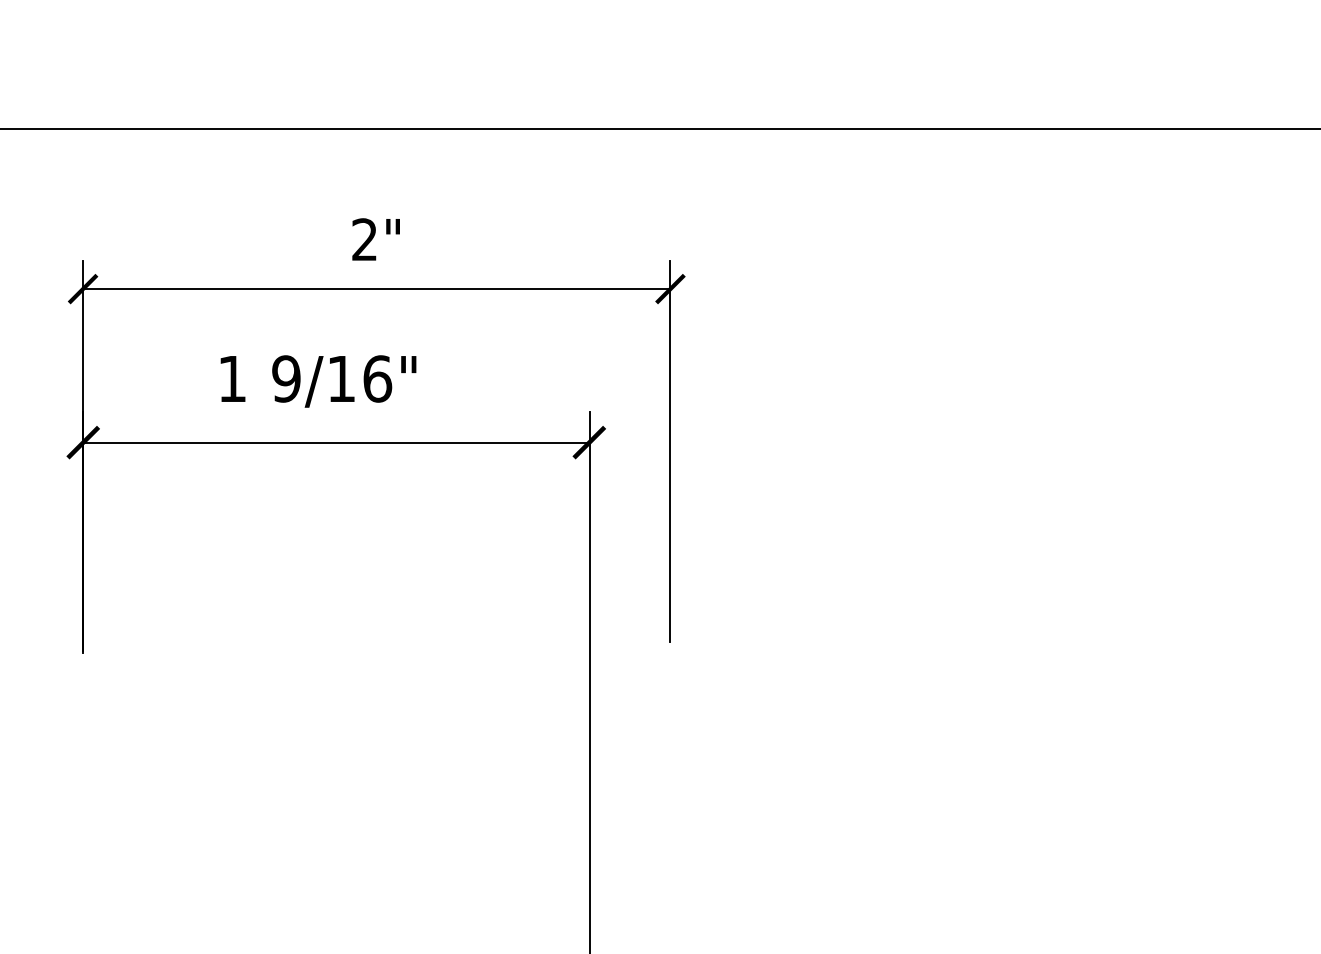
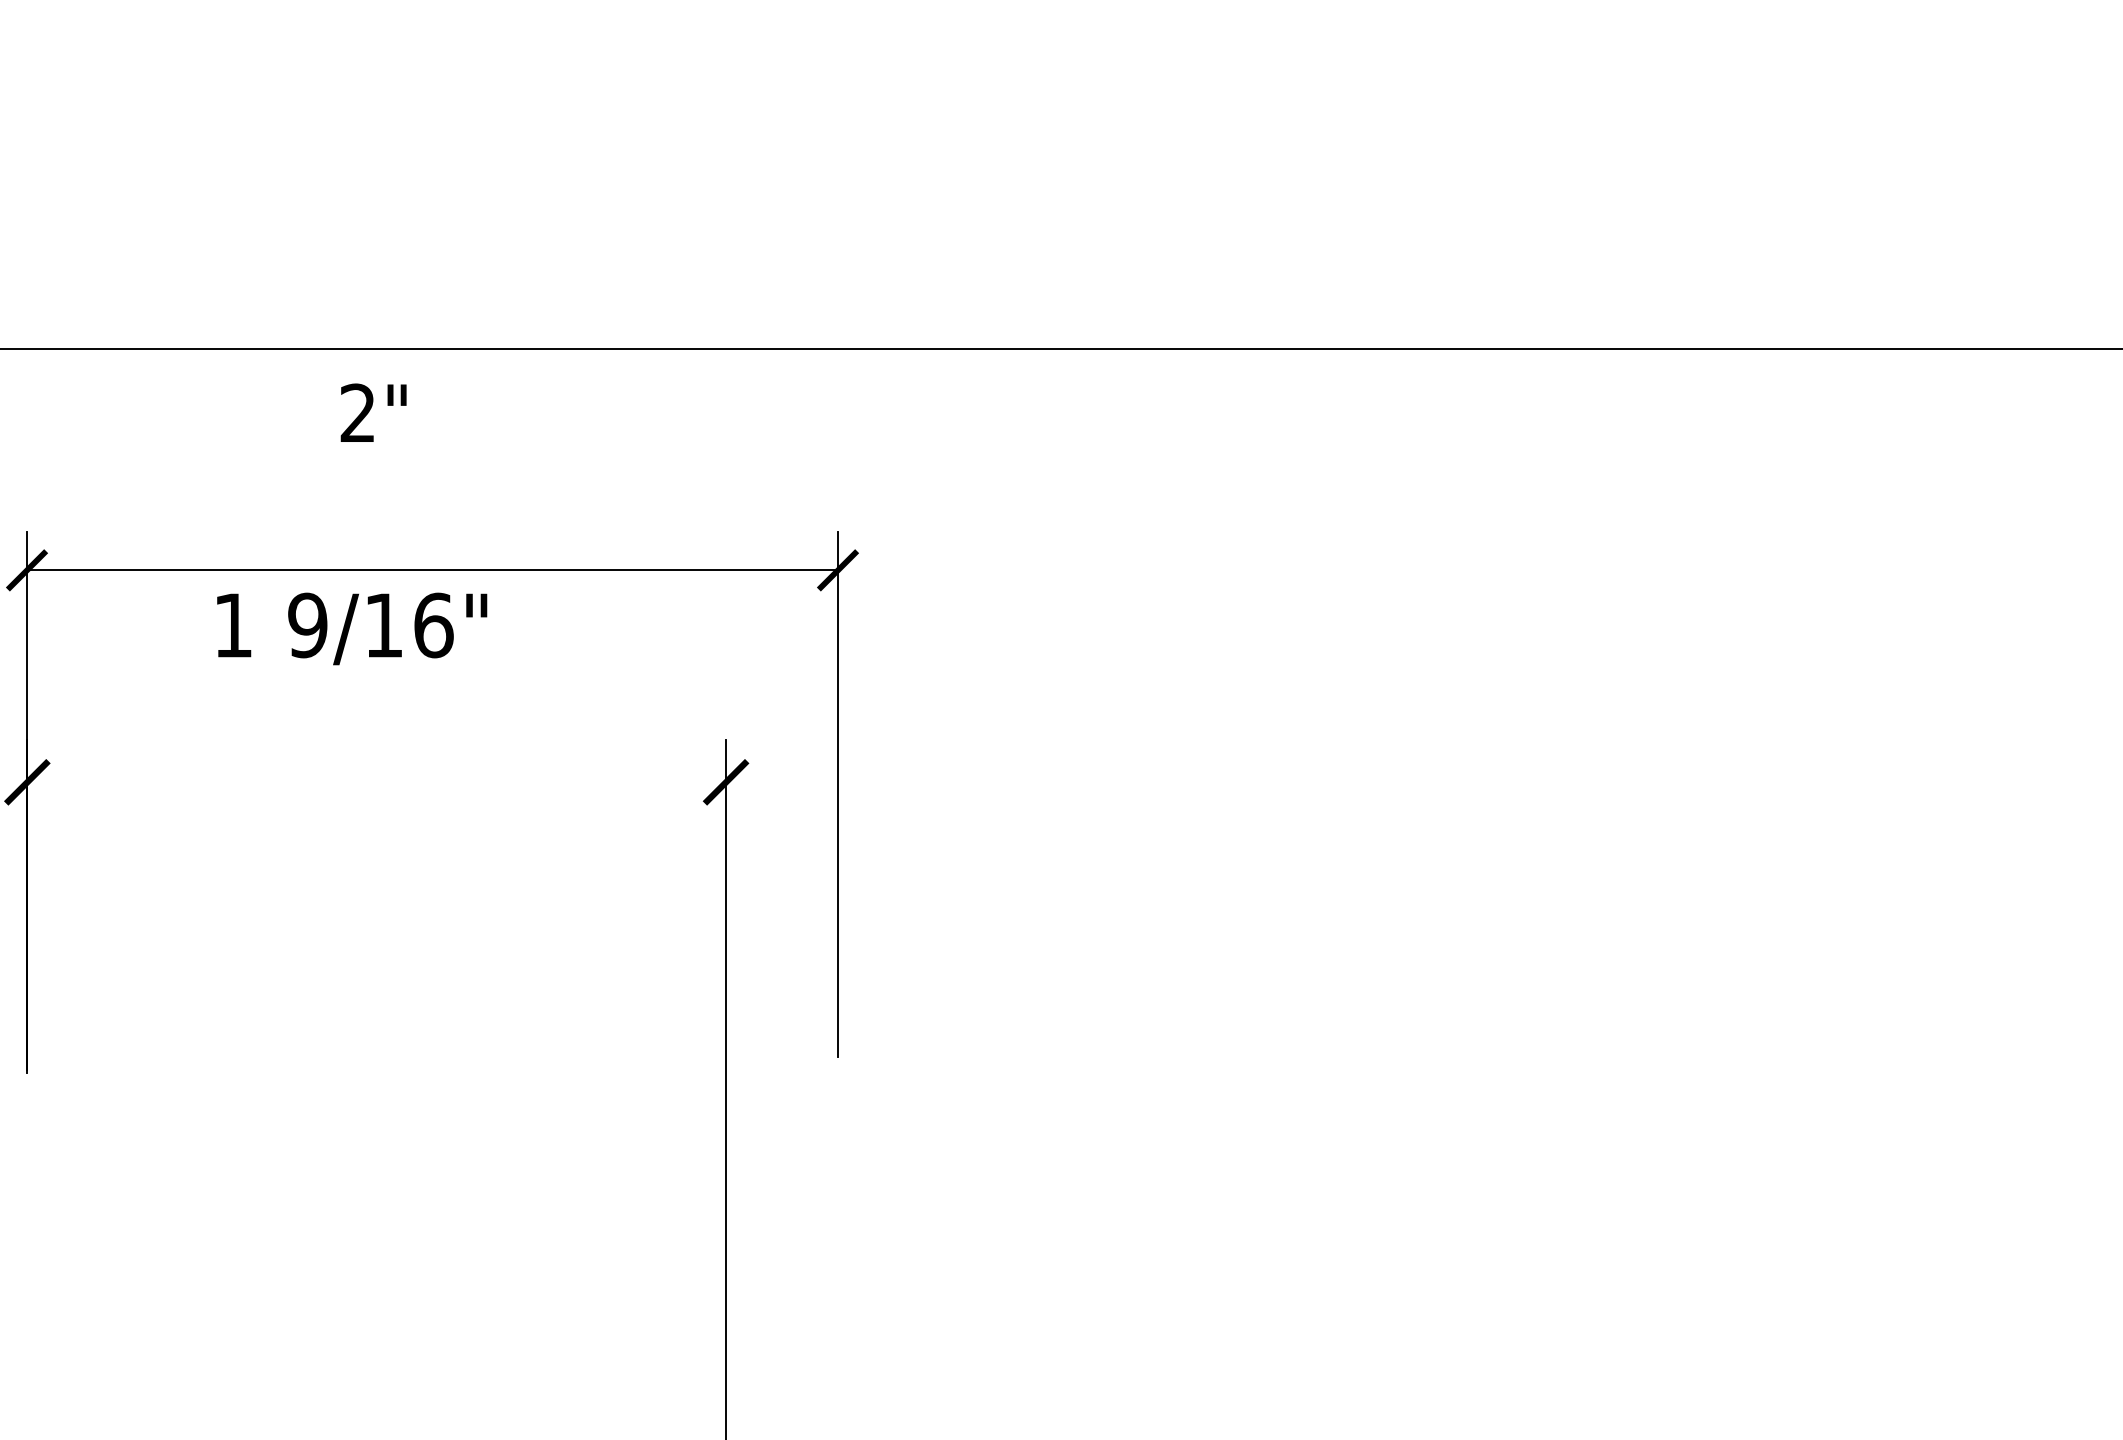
text: (376, 239) -> (373, 412), moved
text: (318, 381) -> (352, 628), moved
line: (336, 442) -> (376, 782), removed

